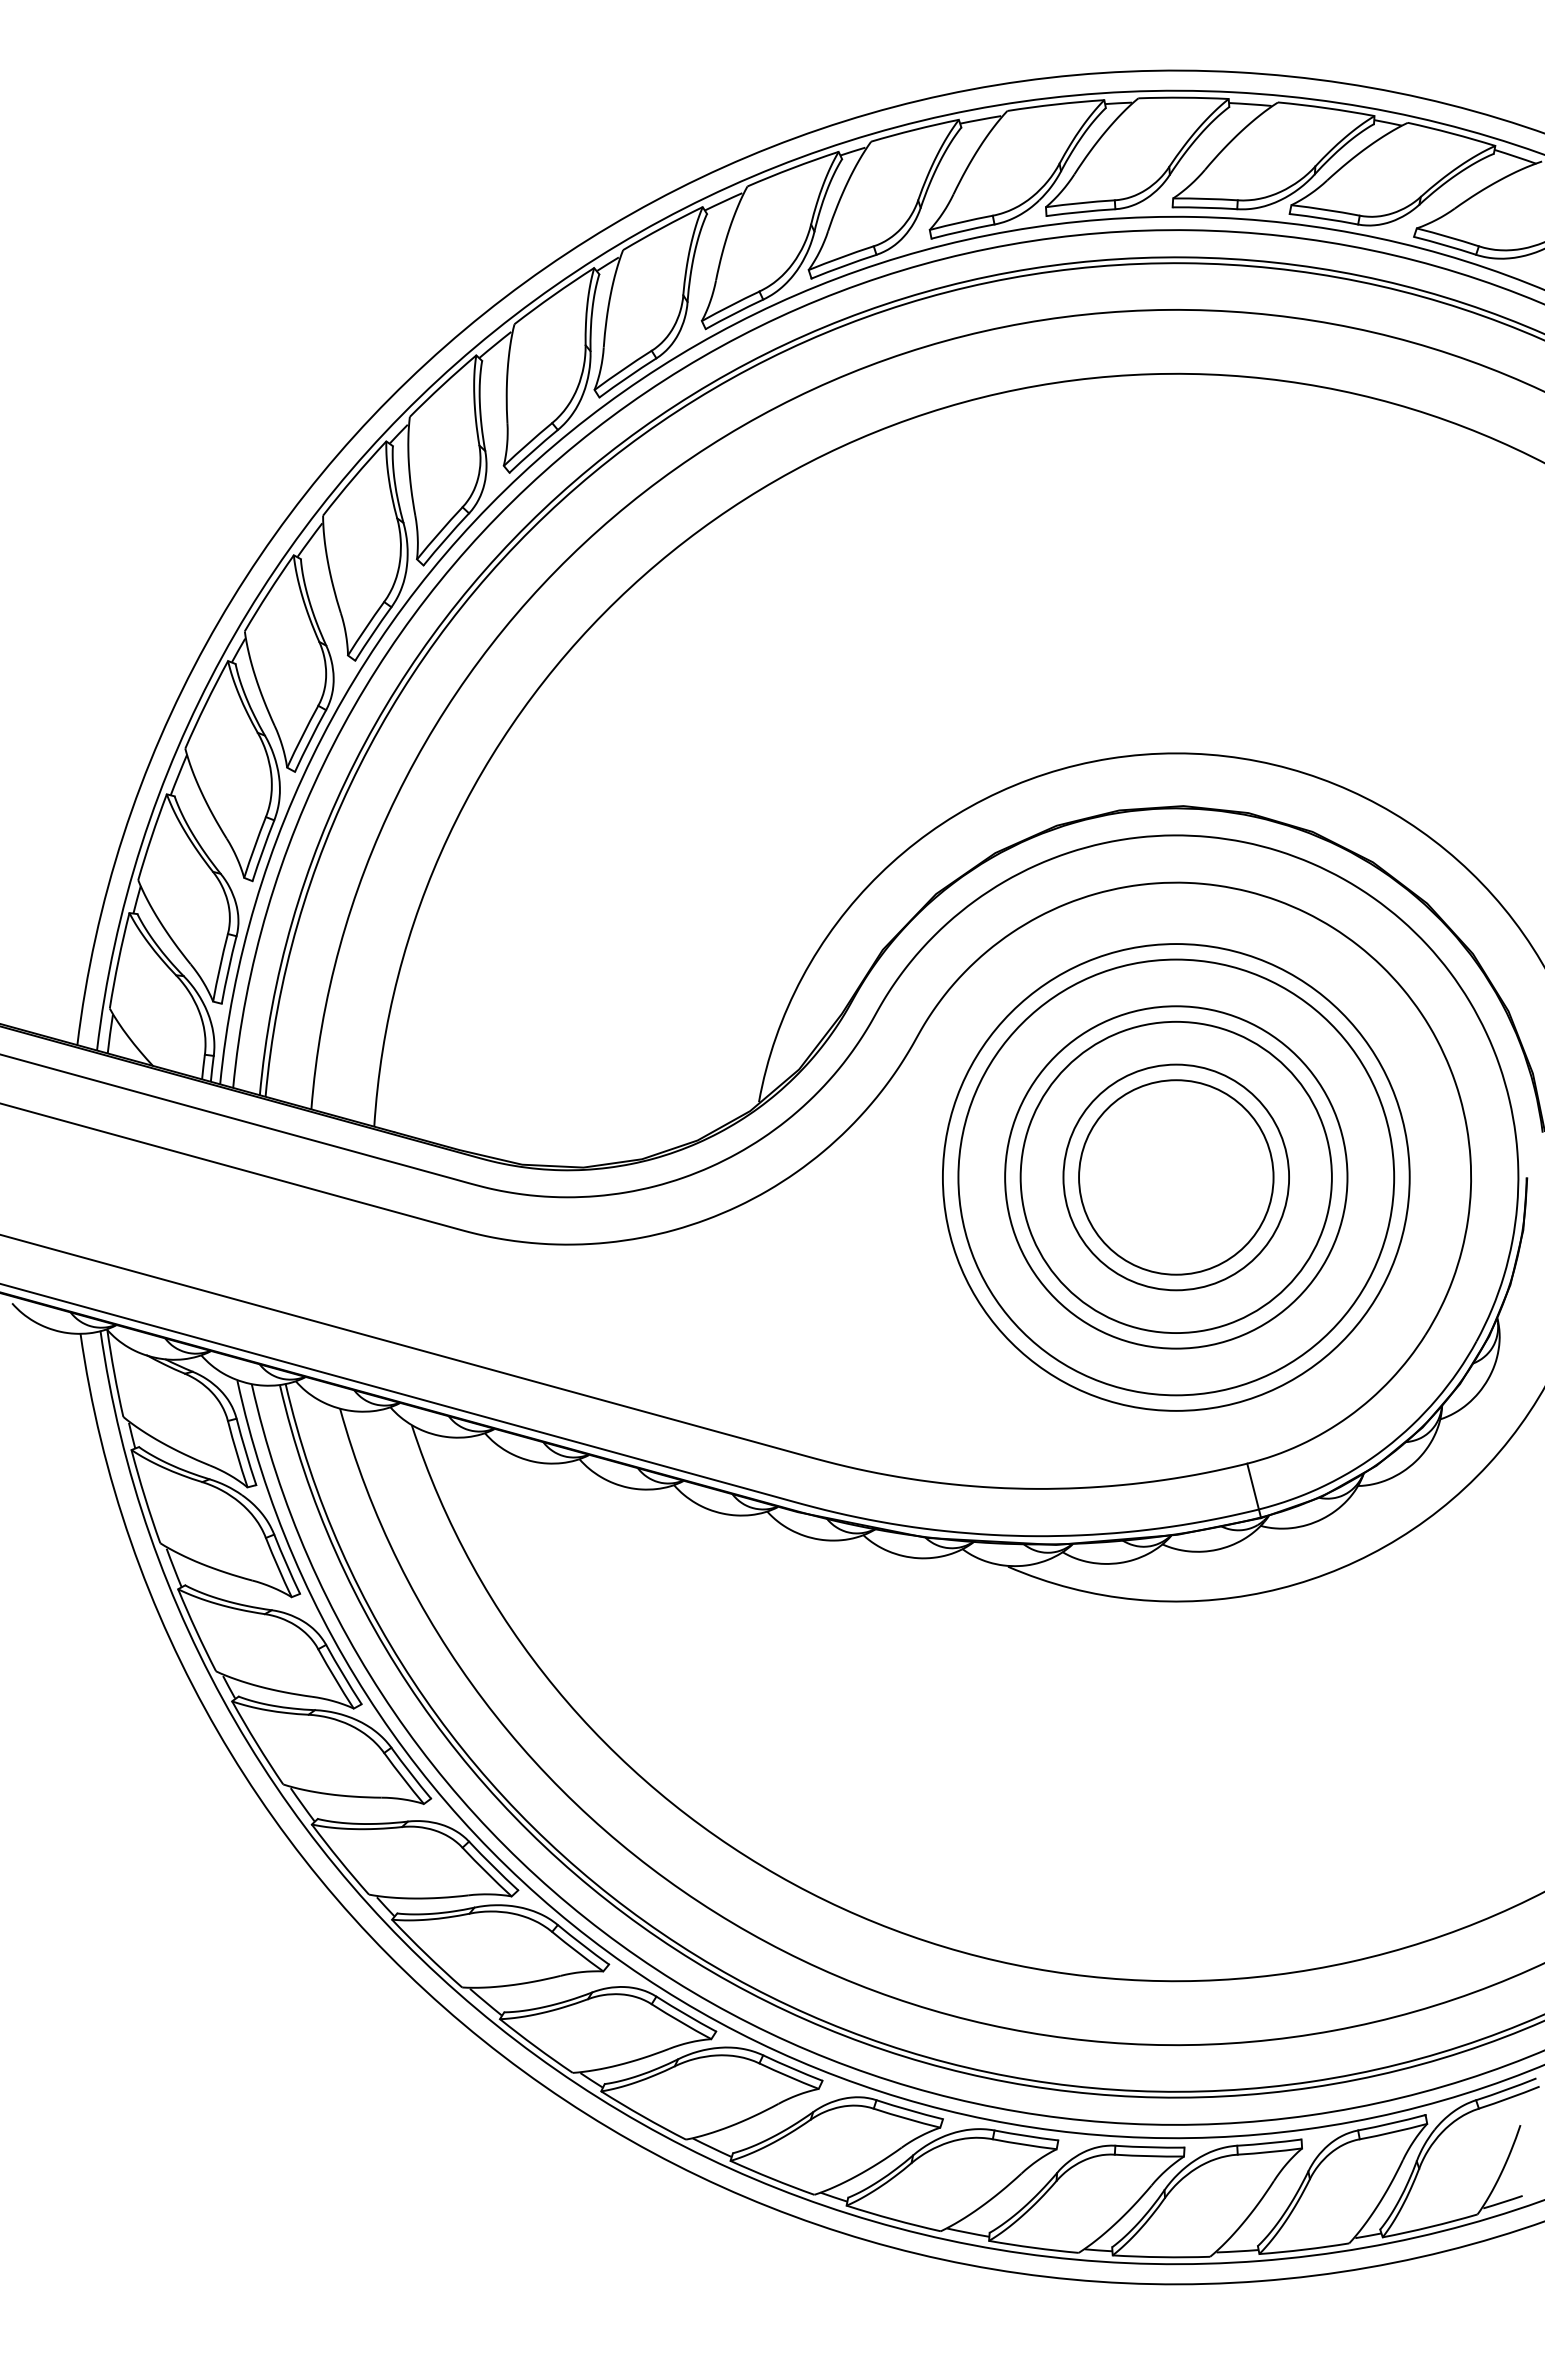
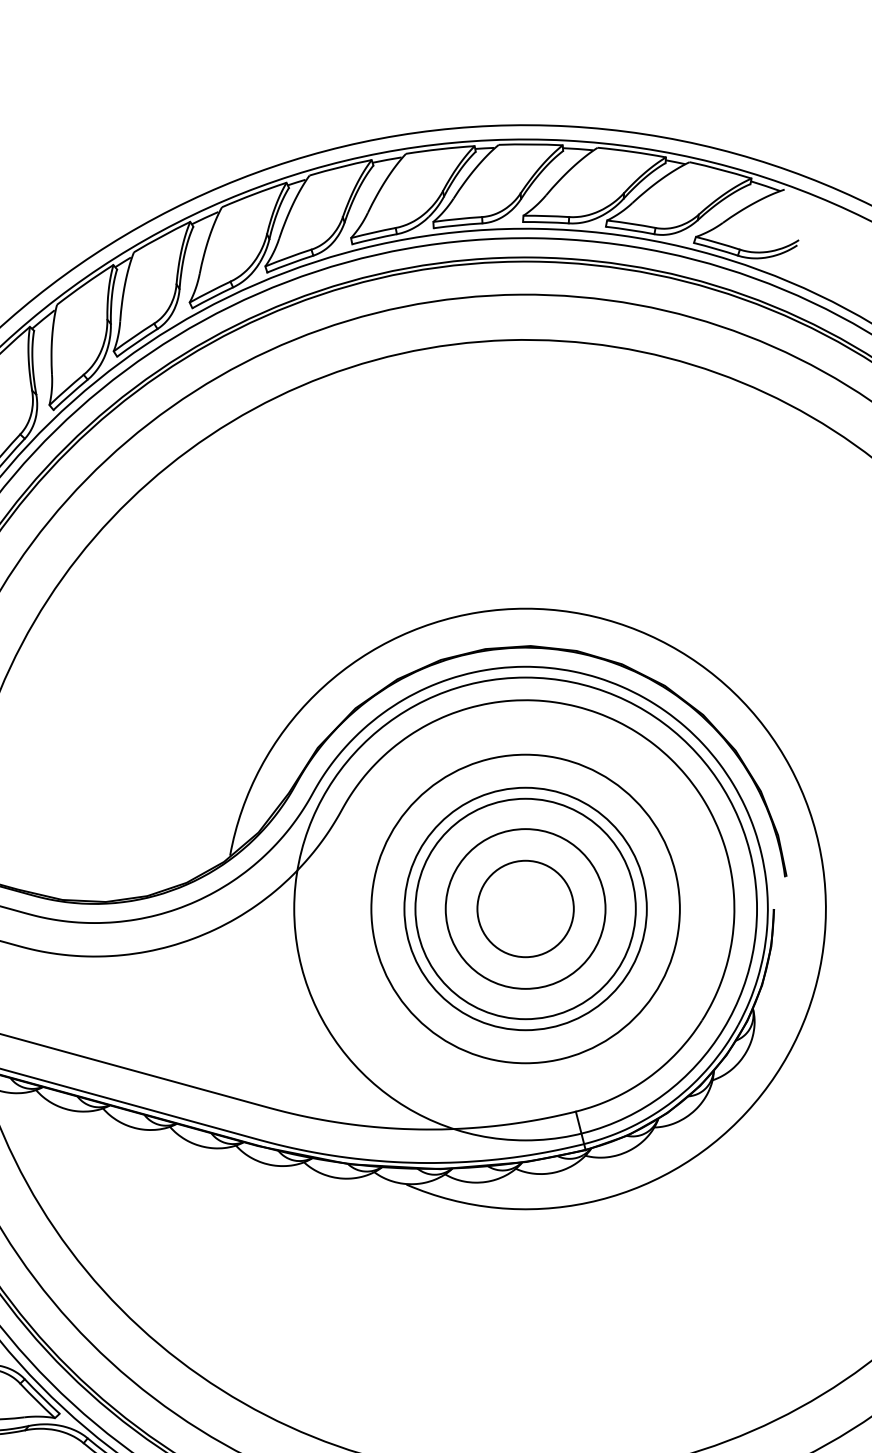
circle: (1175, 1177) -> (525, 909), size x1.4
circle: (1176, 1177) -> (525, 909), size x0.7

